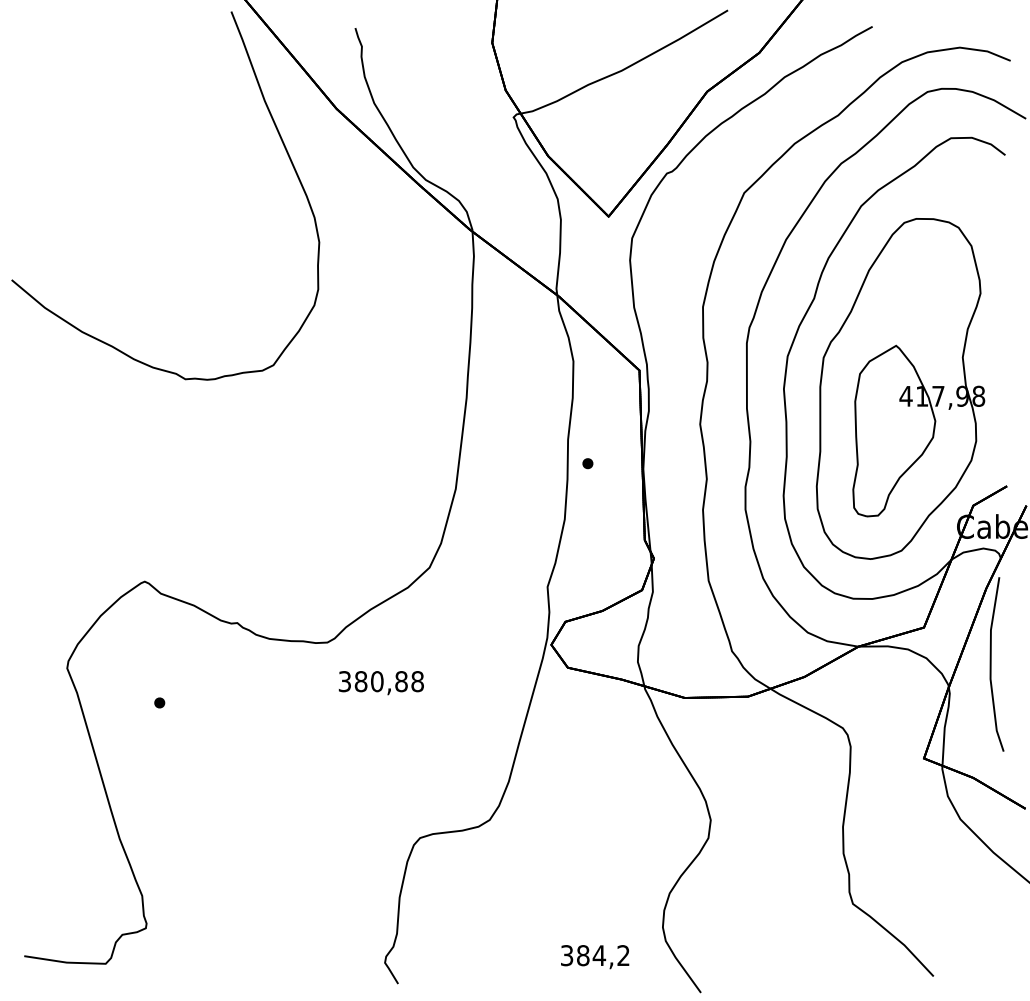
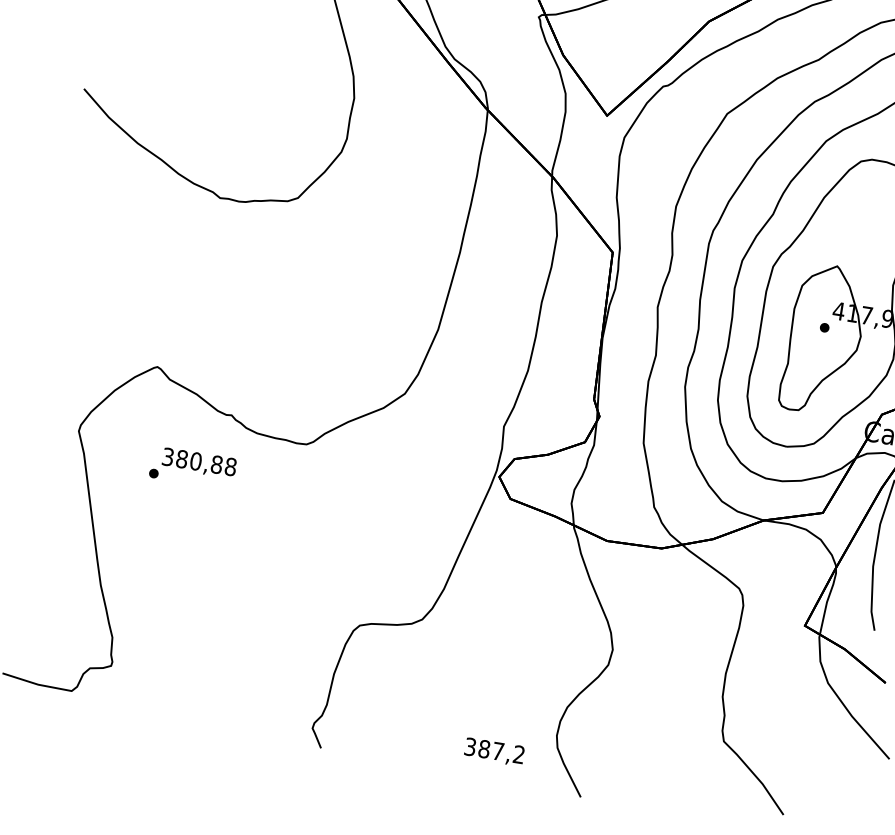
part: (587, 463) -> (824, 327), moved
text: (380, 683) -> (198, 463), moved
text: (599, 955) -> (498, 751), 384,2 -> 387,2

